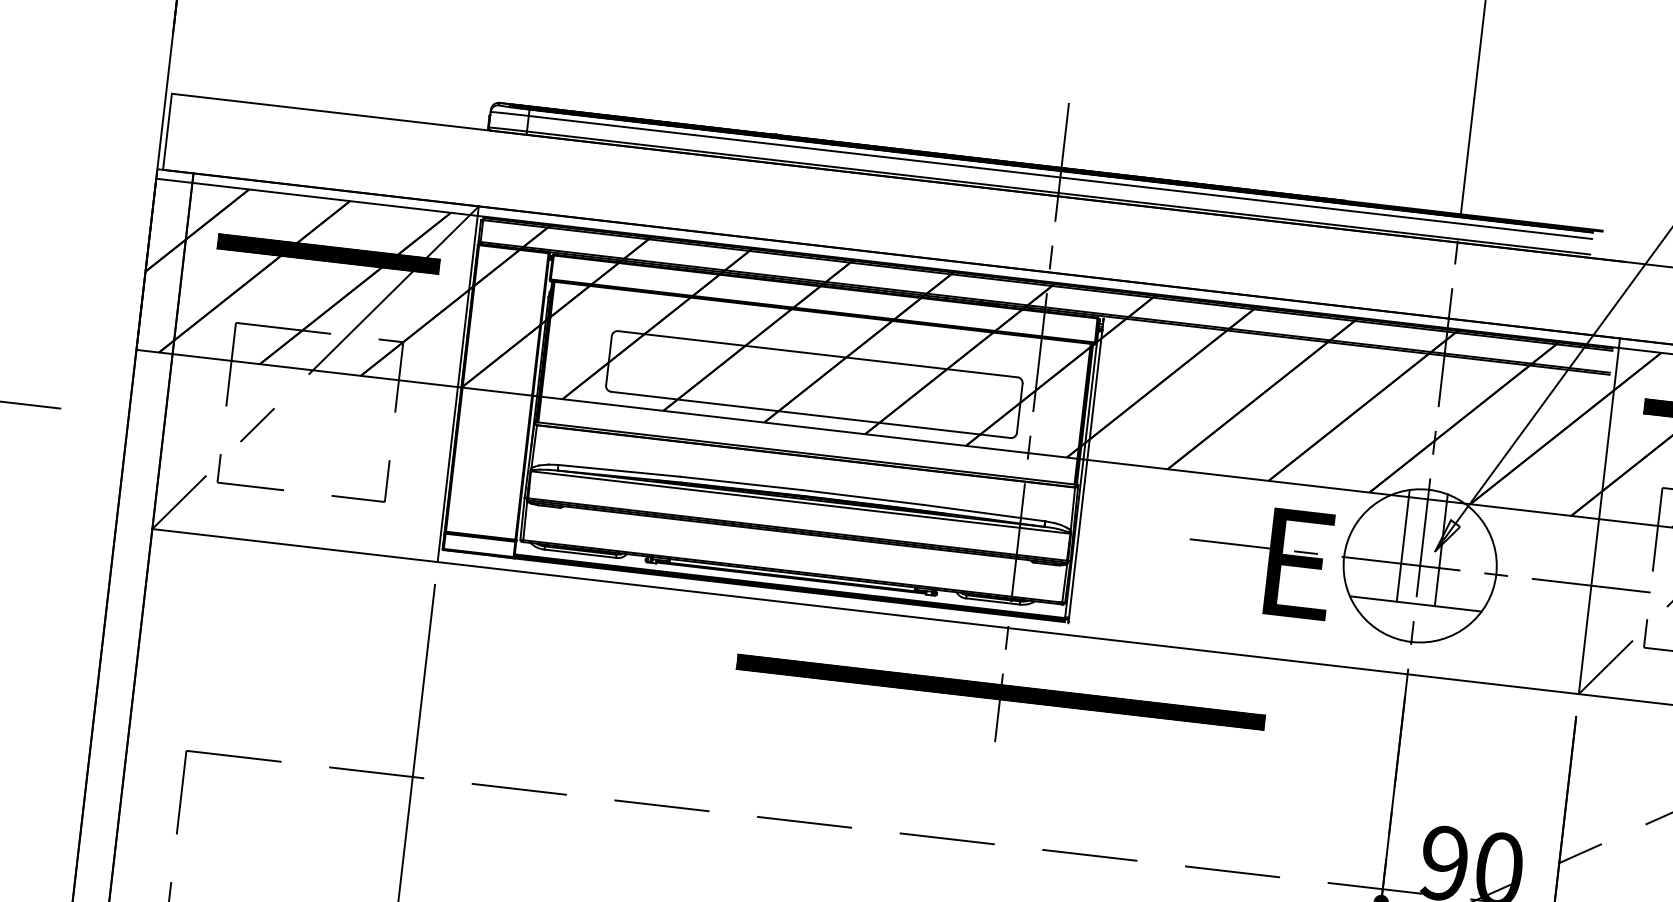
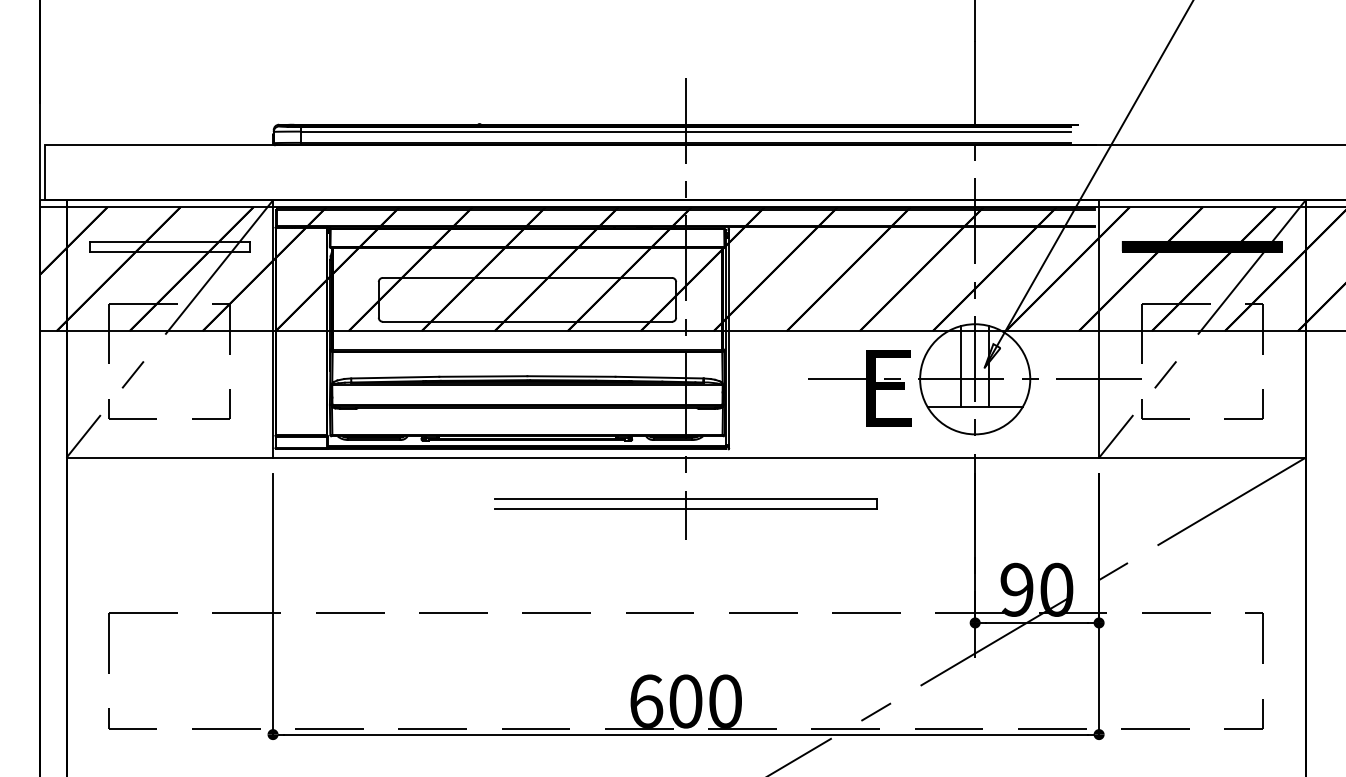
hatch: (328, 253) -> (169, 246), removed
hatch: (999, 692) -> (685, 504), removed

